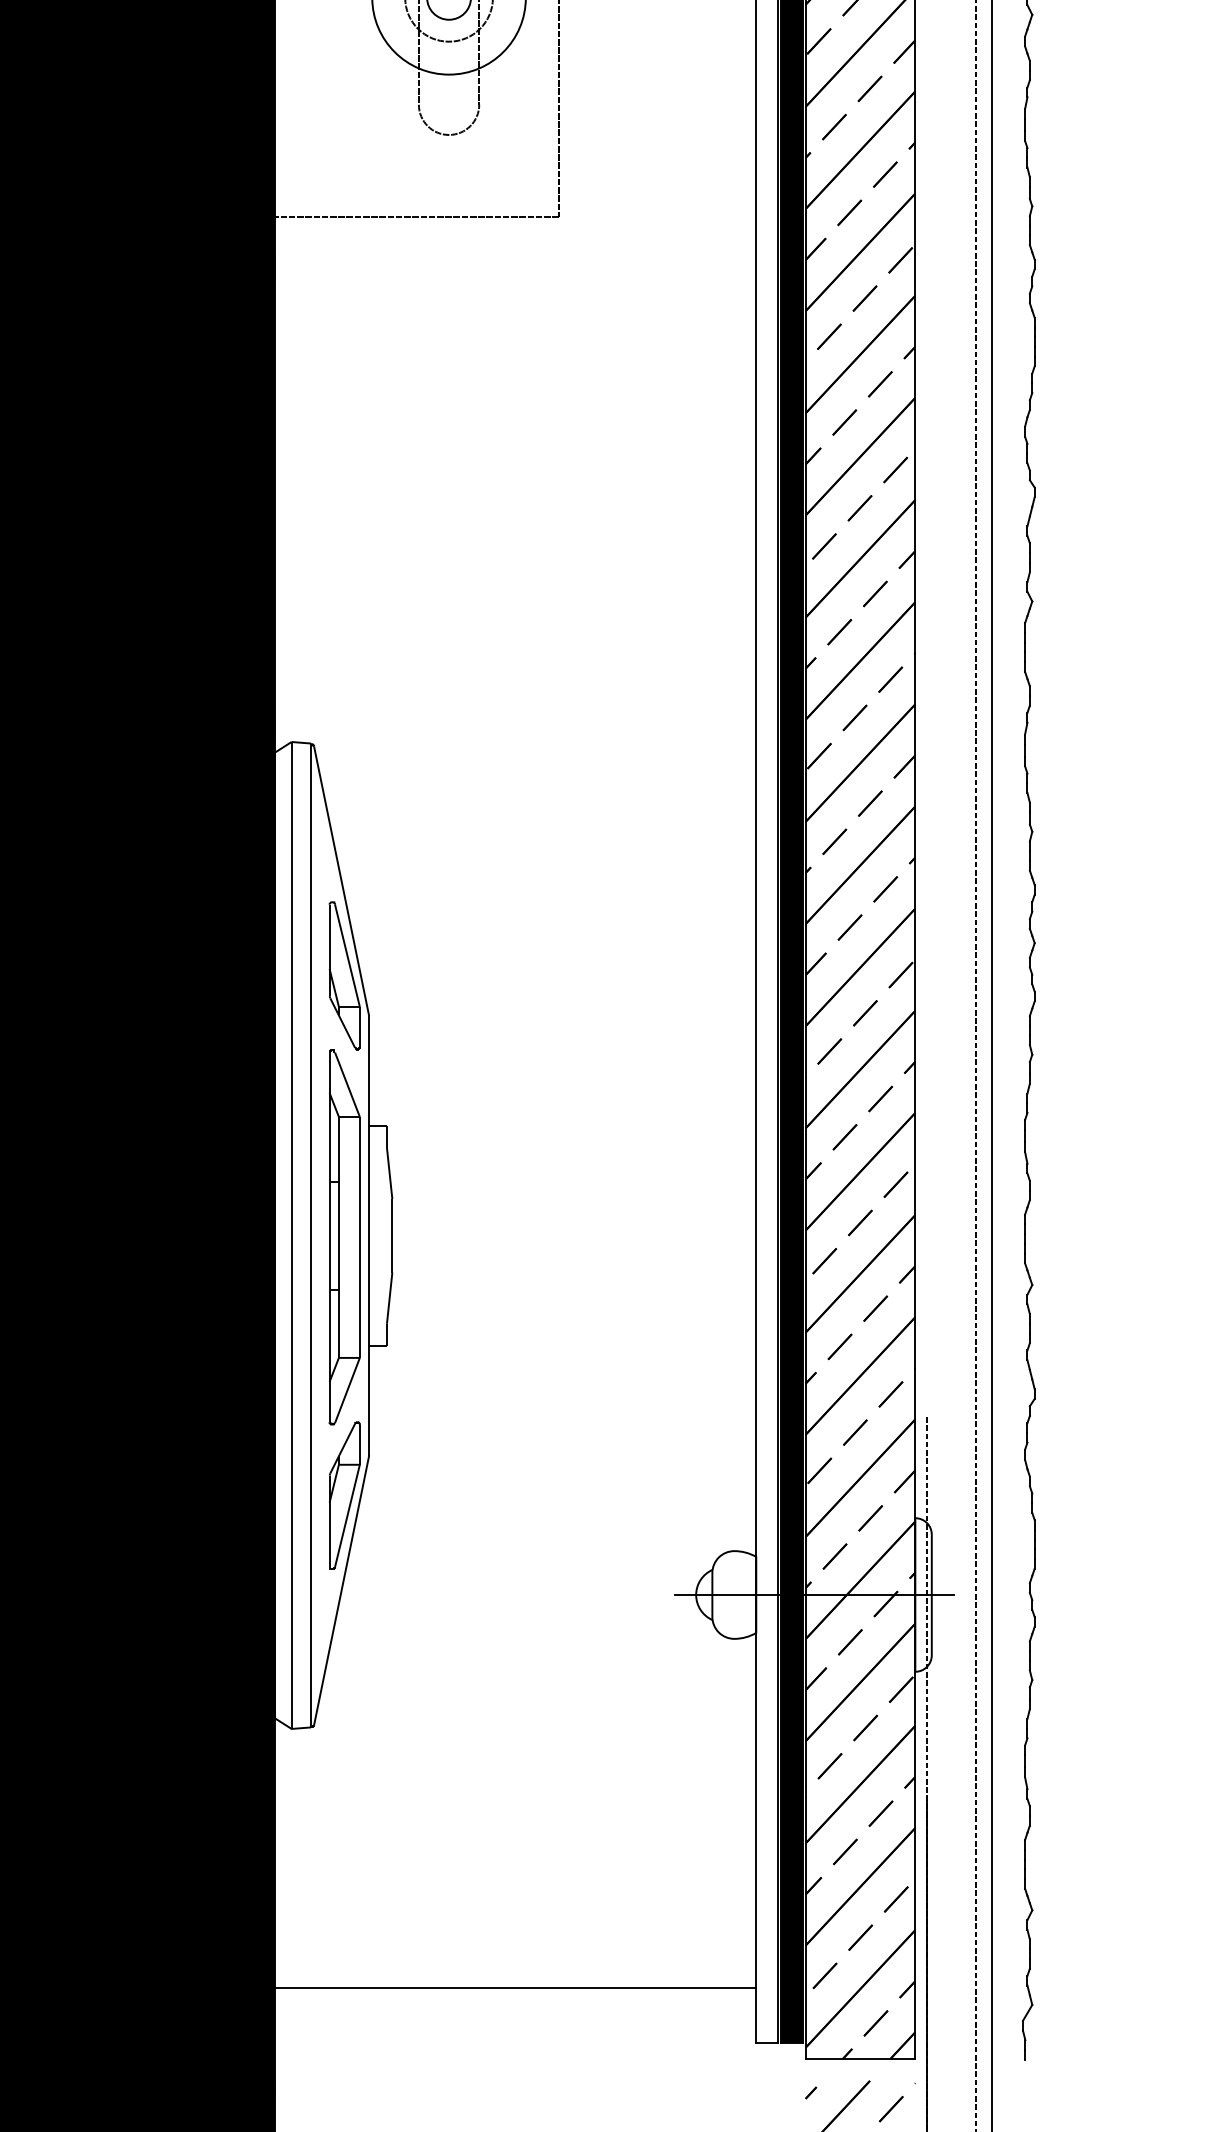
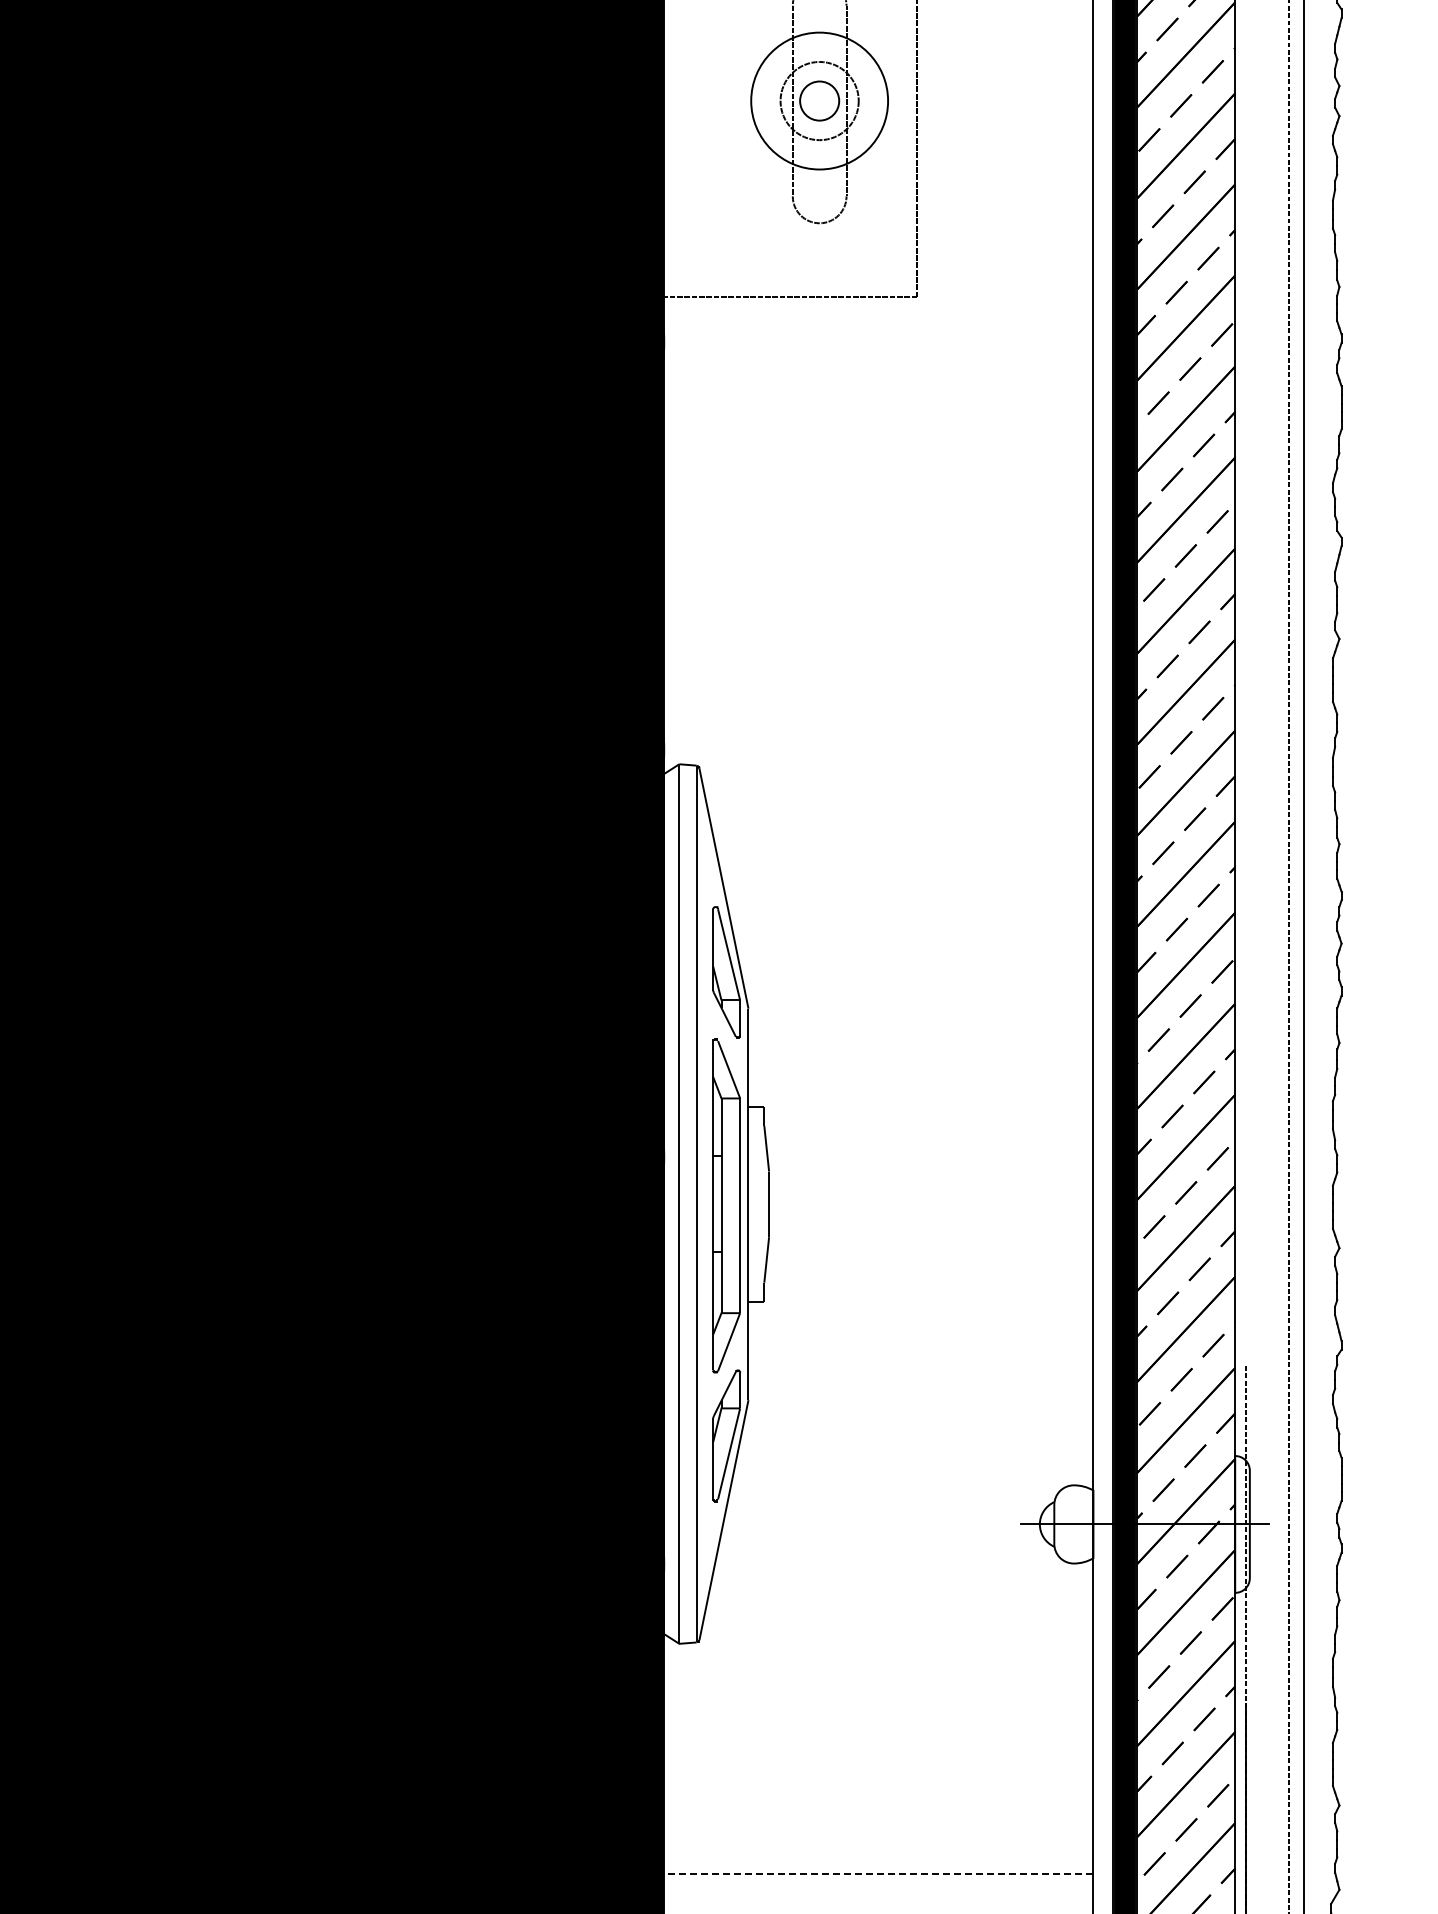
line: (484, 1987) -> (851, 1874), solid -> dashed

